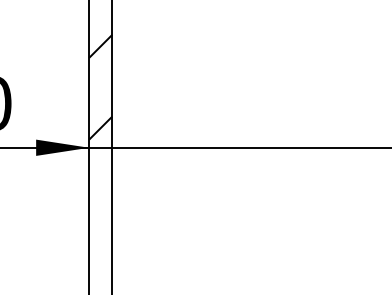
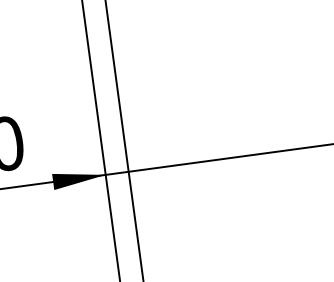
hatch: (100, 86) -> (108, 112), removed

